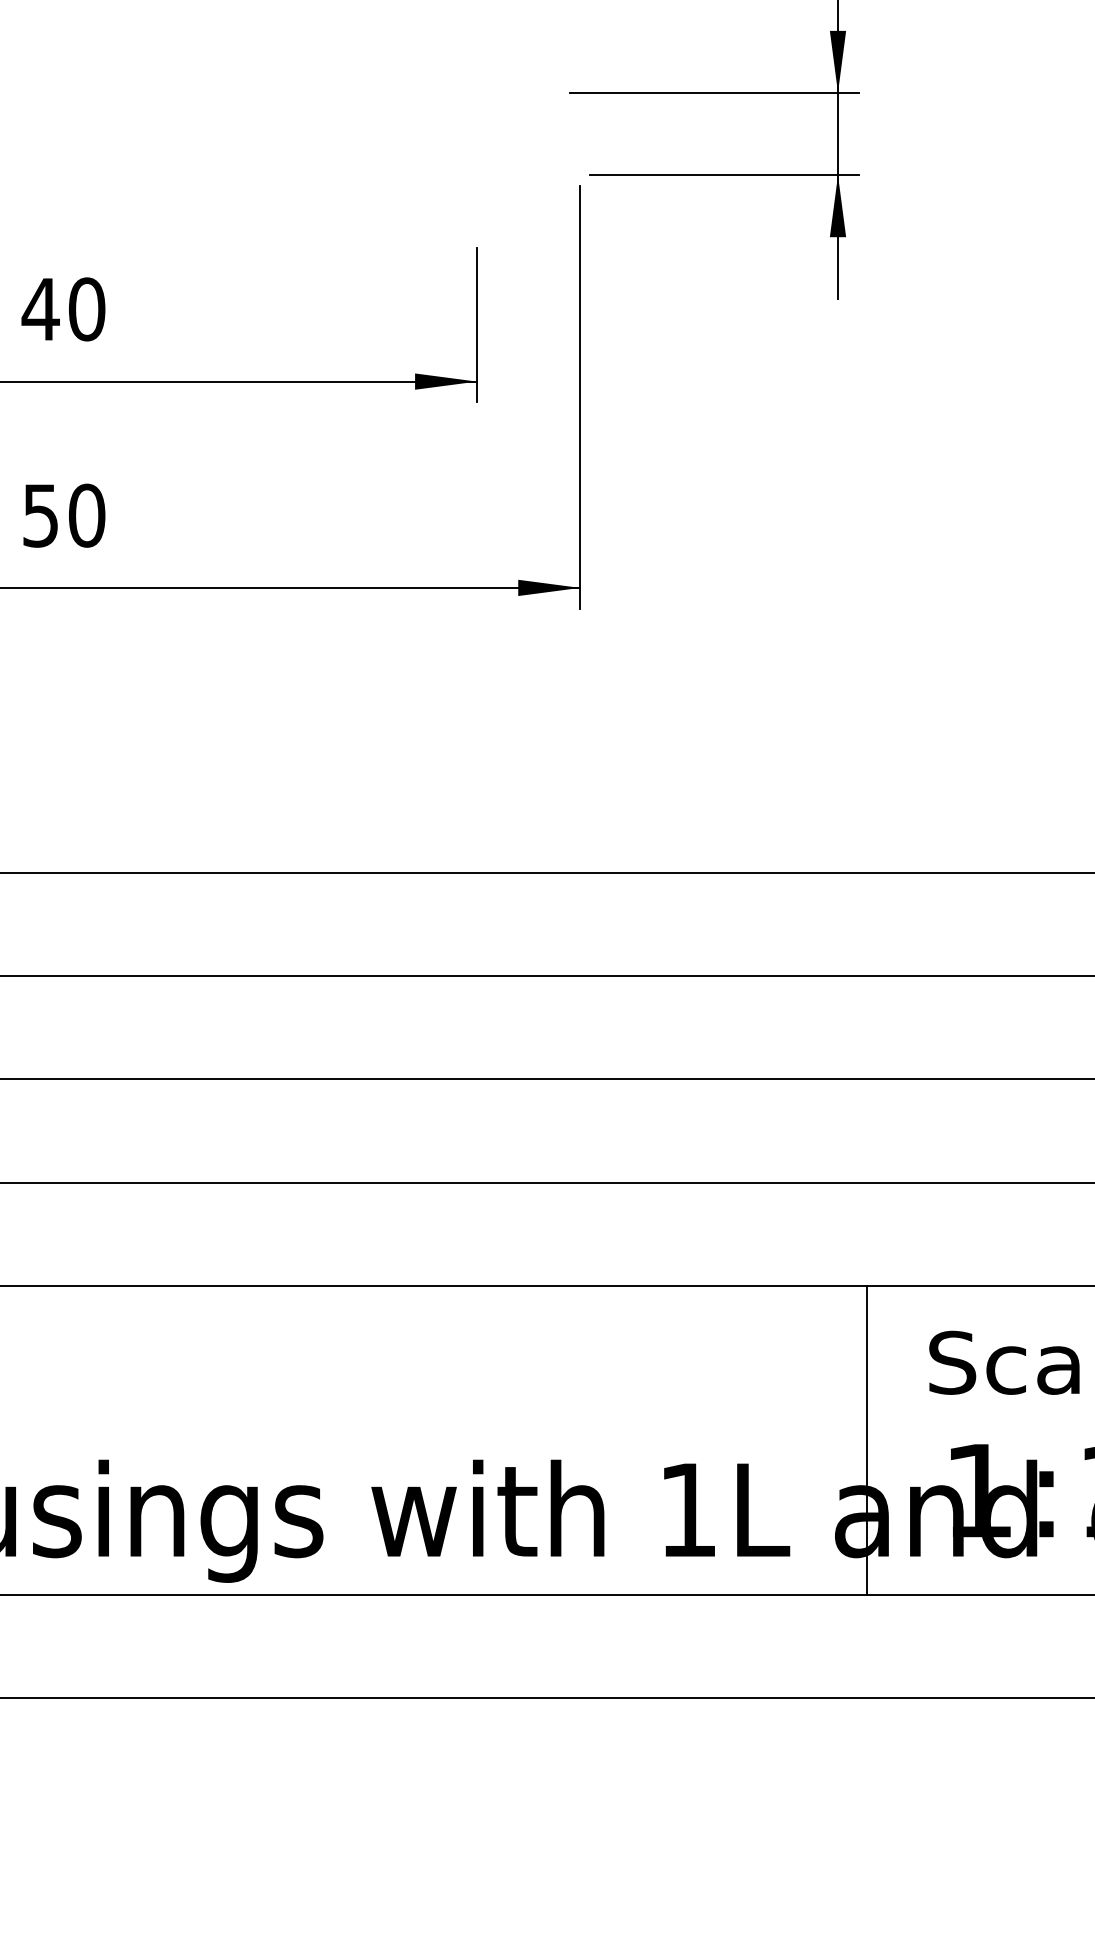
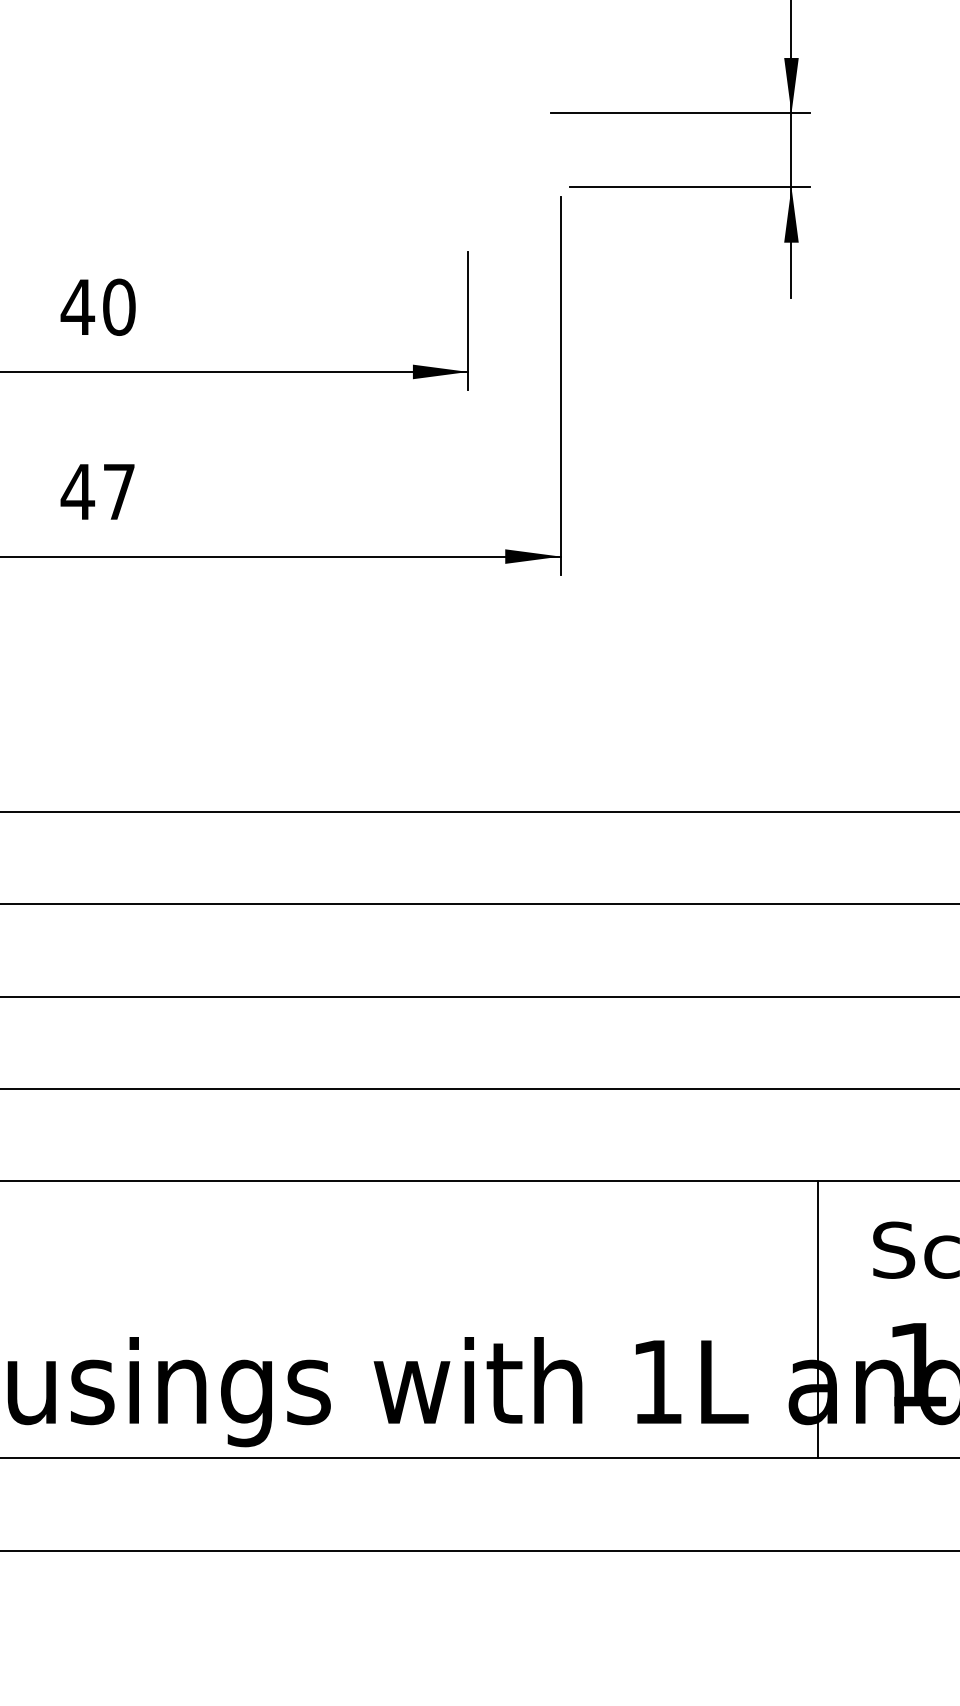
text: (63, 515) -> (98, 491), 50 -> 47

